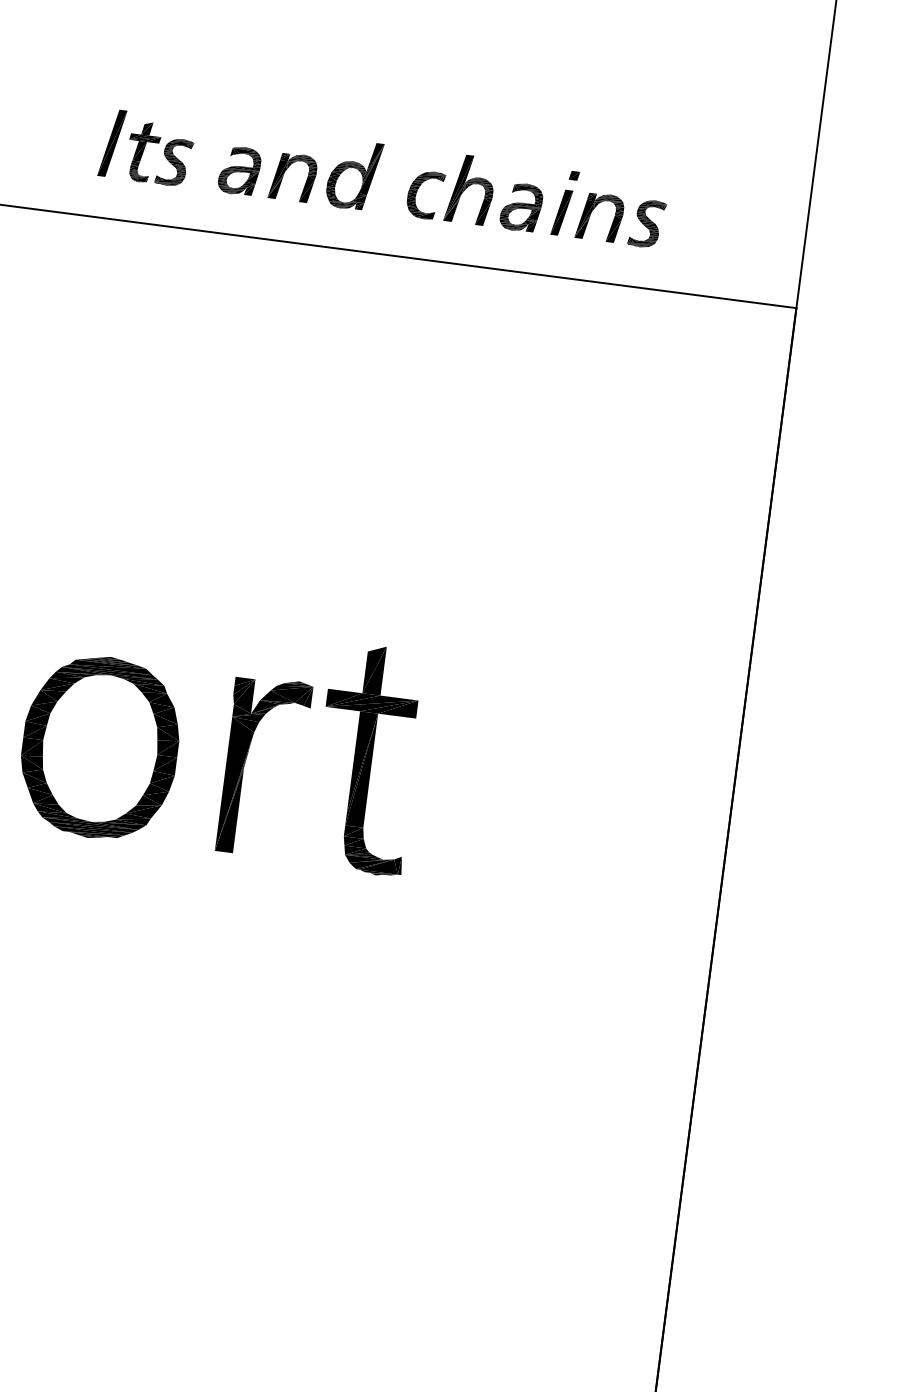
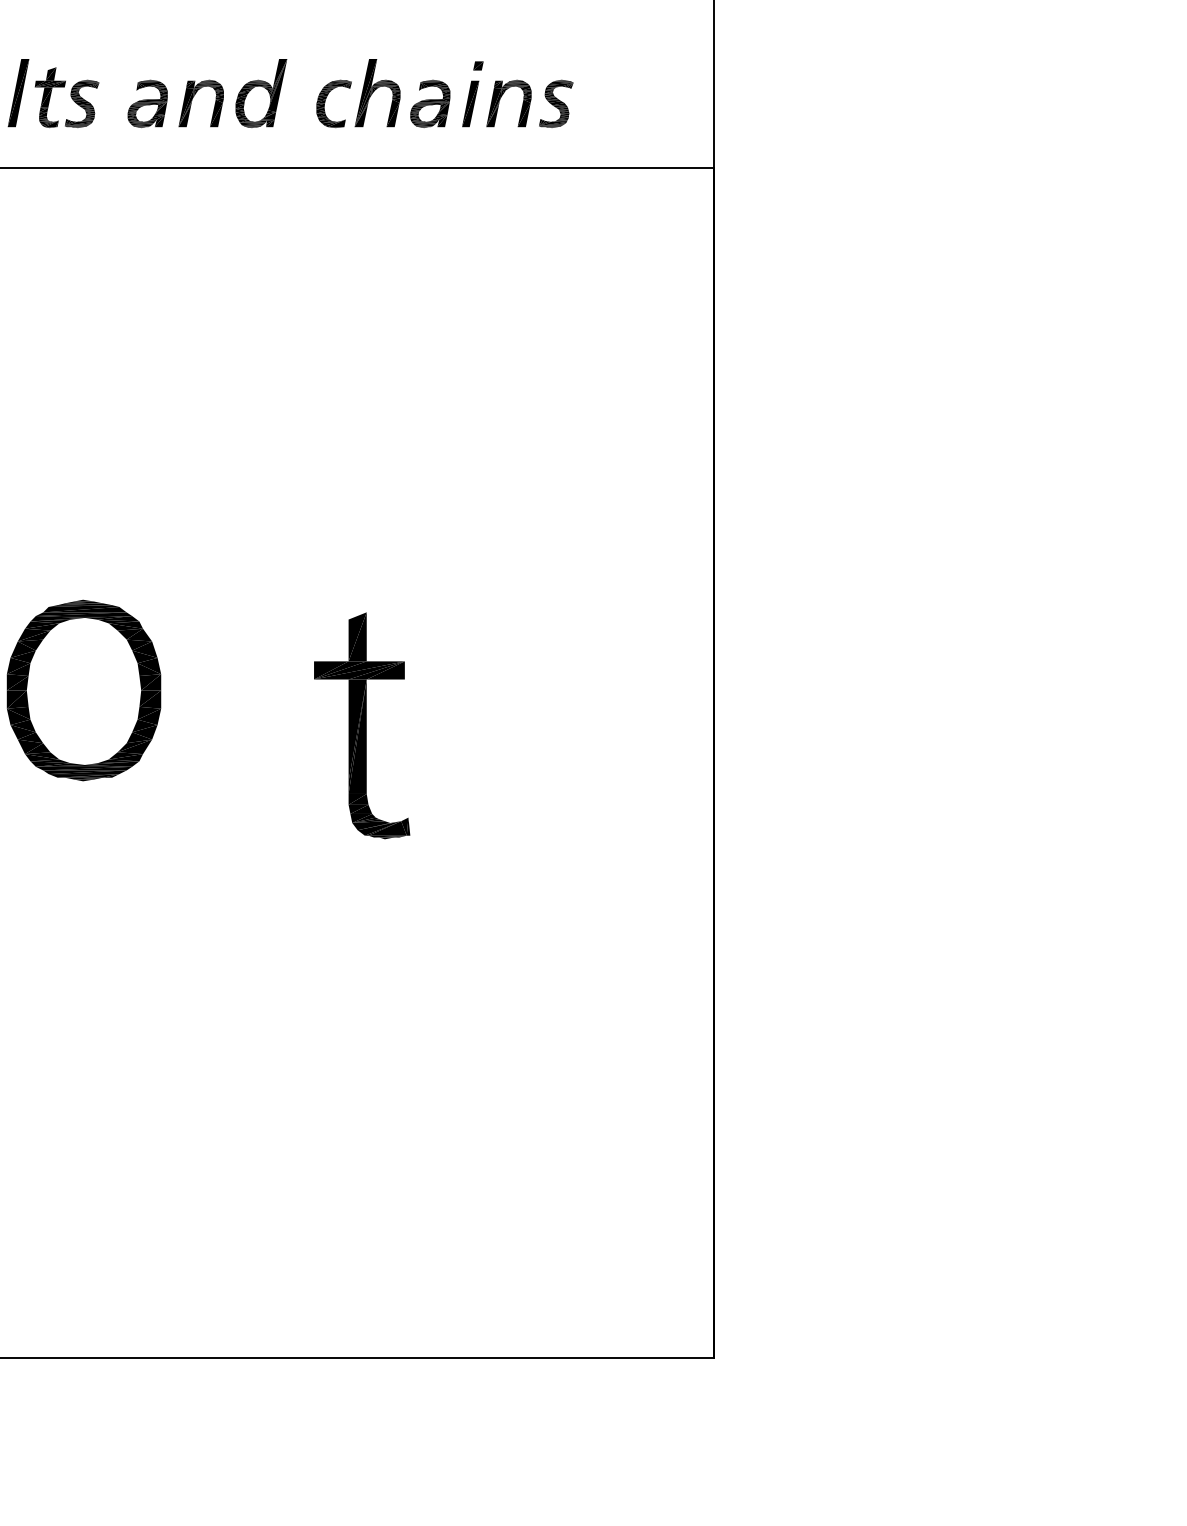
part: (367, 758) -> (362, 725), moved
part: (245, 763) -> (229, 687), removed

